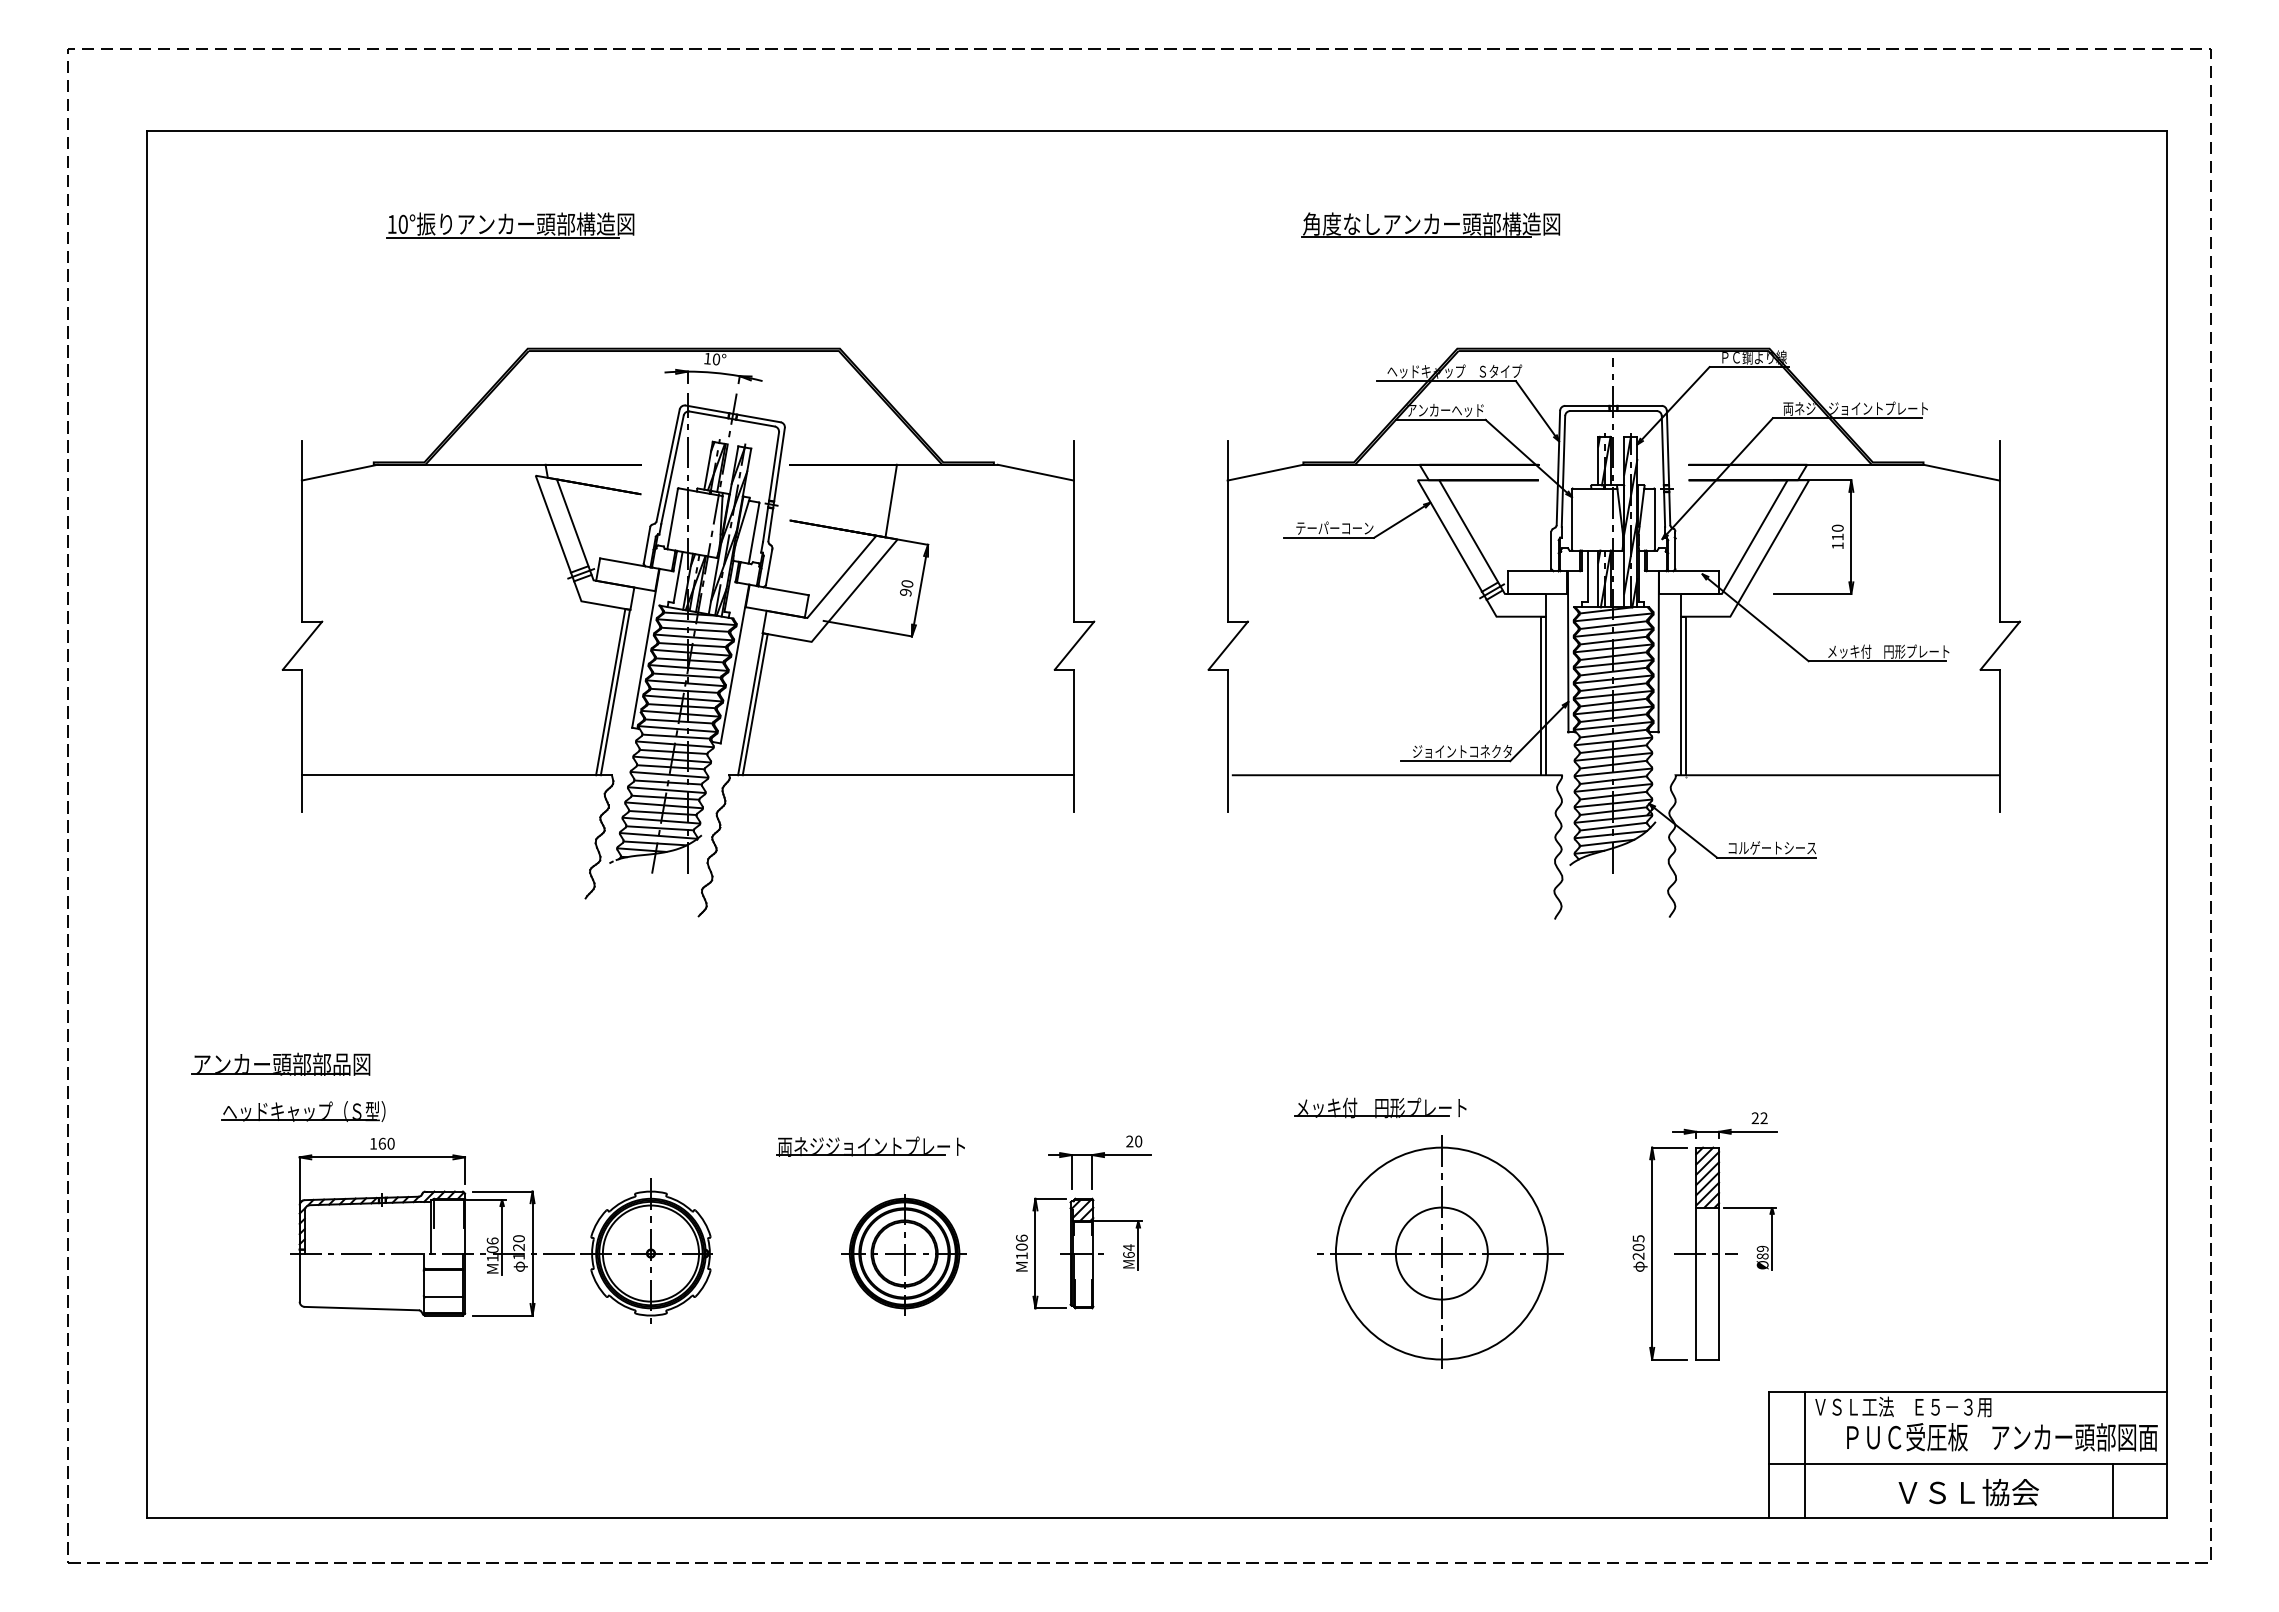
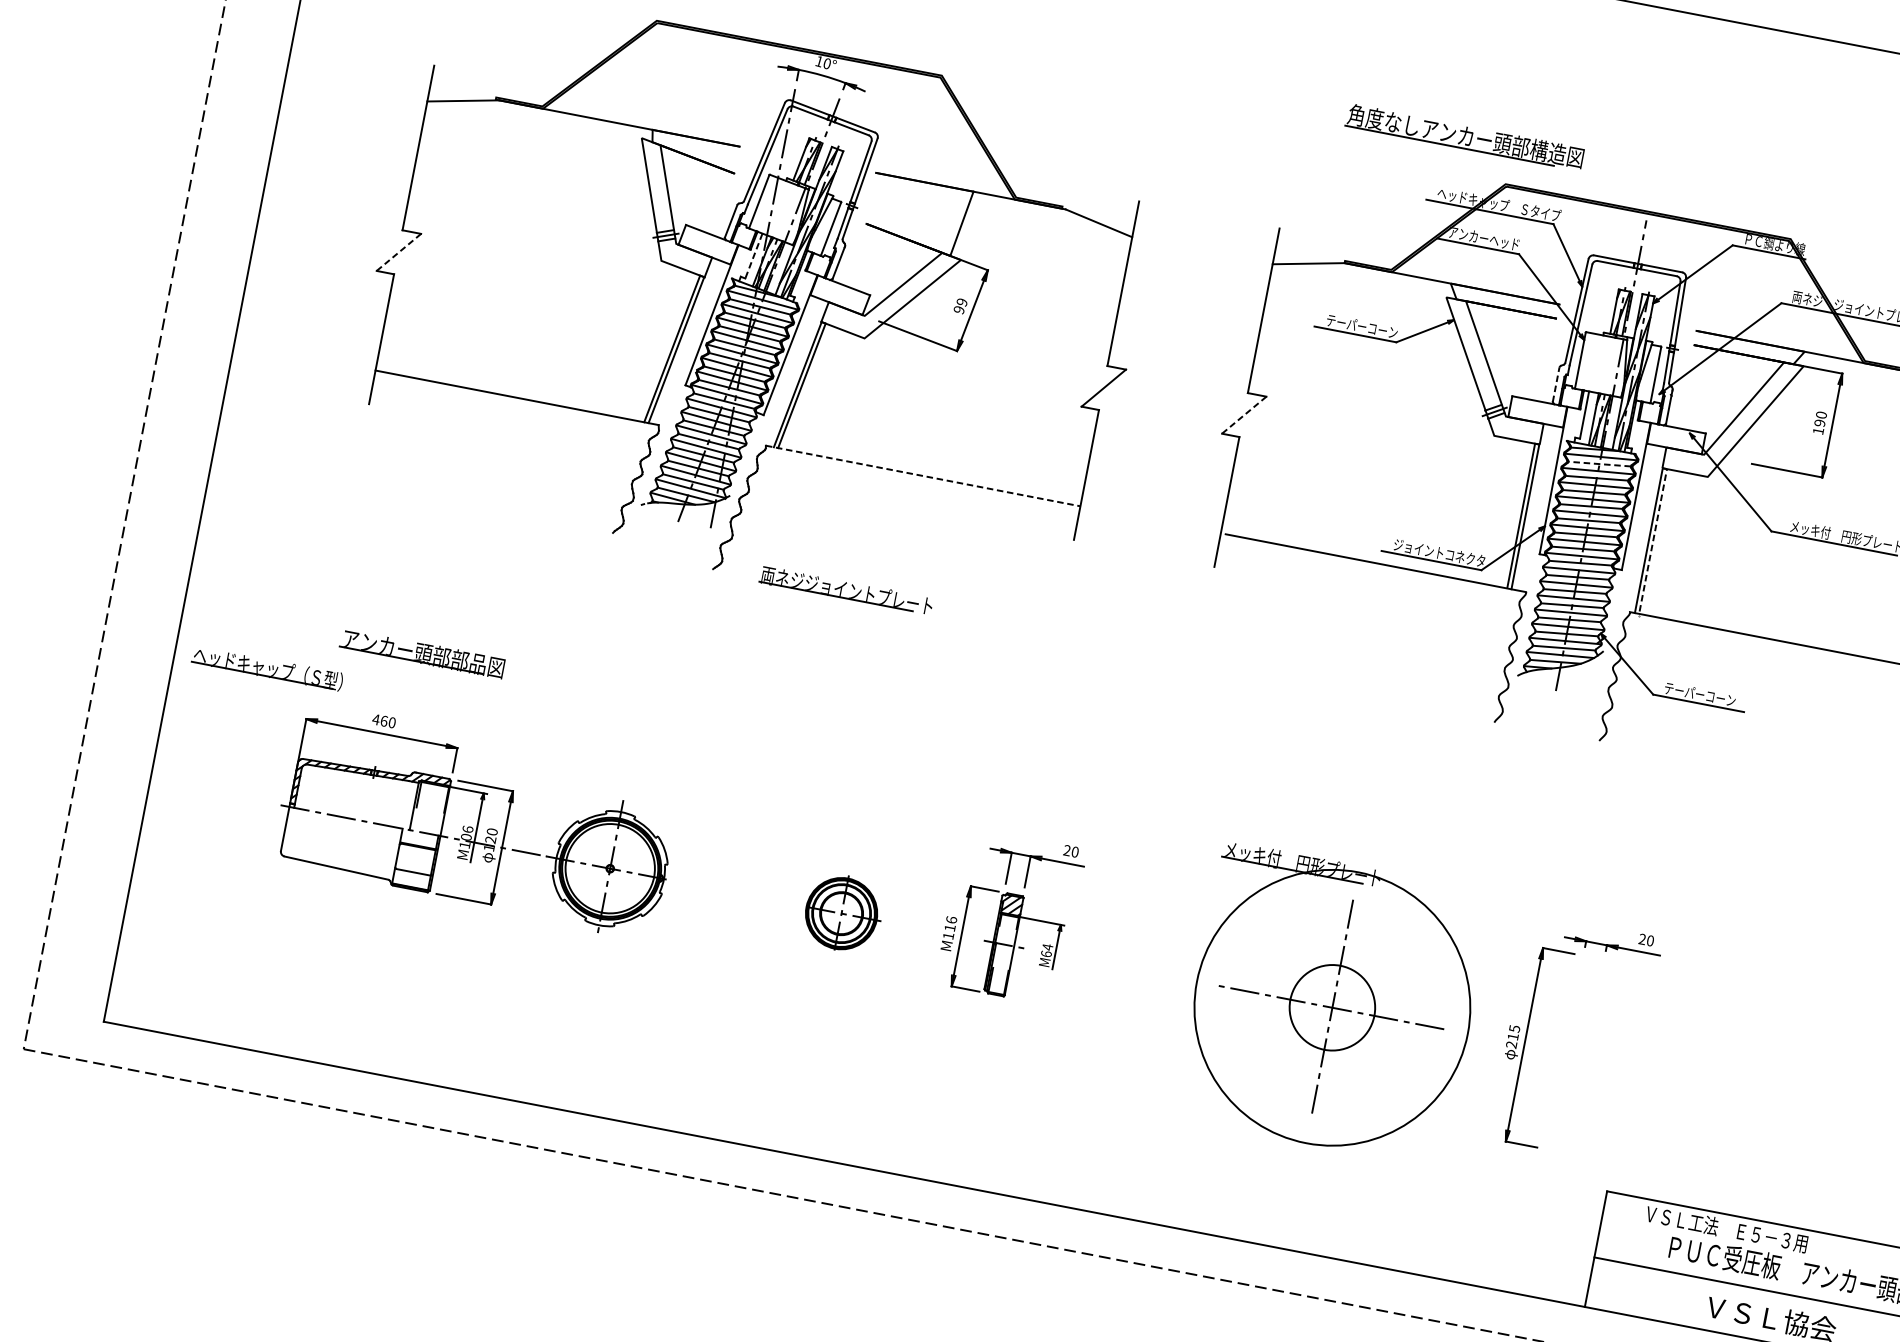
part: (1430, 224) -> (1464, 136), moved
text: (1837, 536) -> (1819, 422), 110 -> 190
line: (1551, 550) -> (1556, 385), solid -> dashed
line: (678, 577) -> (754, 256), solid -> dashed
text: (907, 583) -> (962, 301), 90 -> 99
line: (1613, 625) -> (1599, 464), solid -> dashed
line: (302, 646) -> (398, 253), solid -> dashed
line: (1227, 646) -> (1243, 415), solid -> dashed
line: (1685, 692) -> (1653, 538), solid -> dashed
line: (902, 775) -> (923, 476), solid -> dashed
text: (1772, 847) -> (1705, 695), コルゲートシース -> テーパーコーン
part: (280, 1063) -> (422, 652), moved
part: (303, 1111) -> (267, 668), moved
text: (1763, 1118) -> (1649, 941), 22 -> 20
text: (373, 1143) -> (376, 719), 160 -> 460
part: (870, 1146) -> (846, 590), moved
text: (1021, 1246) -> (949, 927), M106 -> M116
text: (1638, 1247) -> (1513, 1036), 205 -> 215
circle: (1441, 1253) -> (1332, 1007), size x1.4
part: (1725, 1253) -> (1591, 1057), removed
part: (903, 1254) -> (840, 913), size x0.7
line: (1805, 1454) -> (1629, 1255), removed

